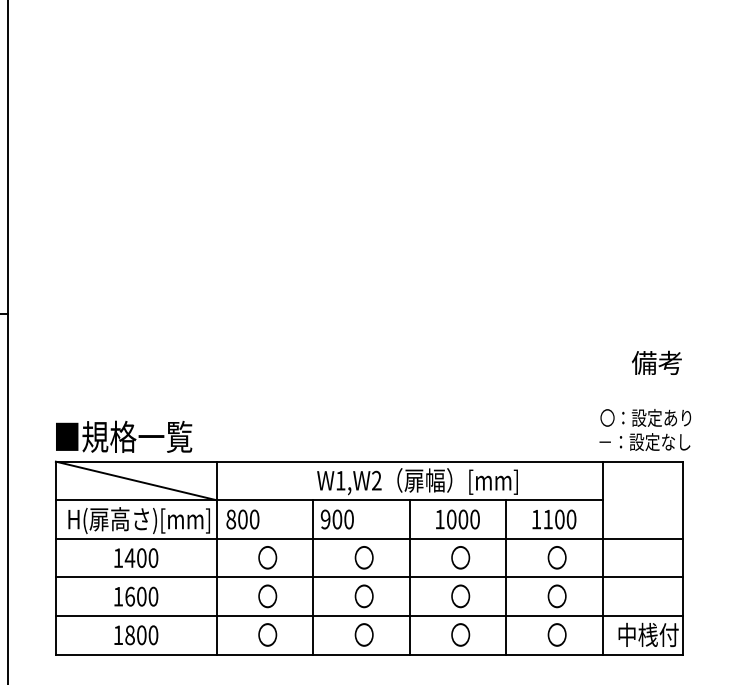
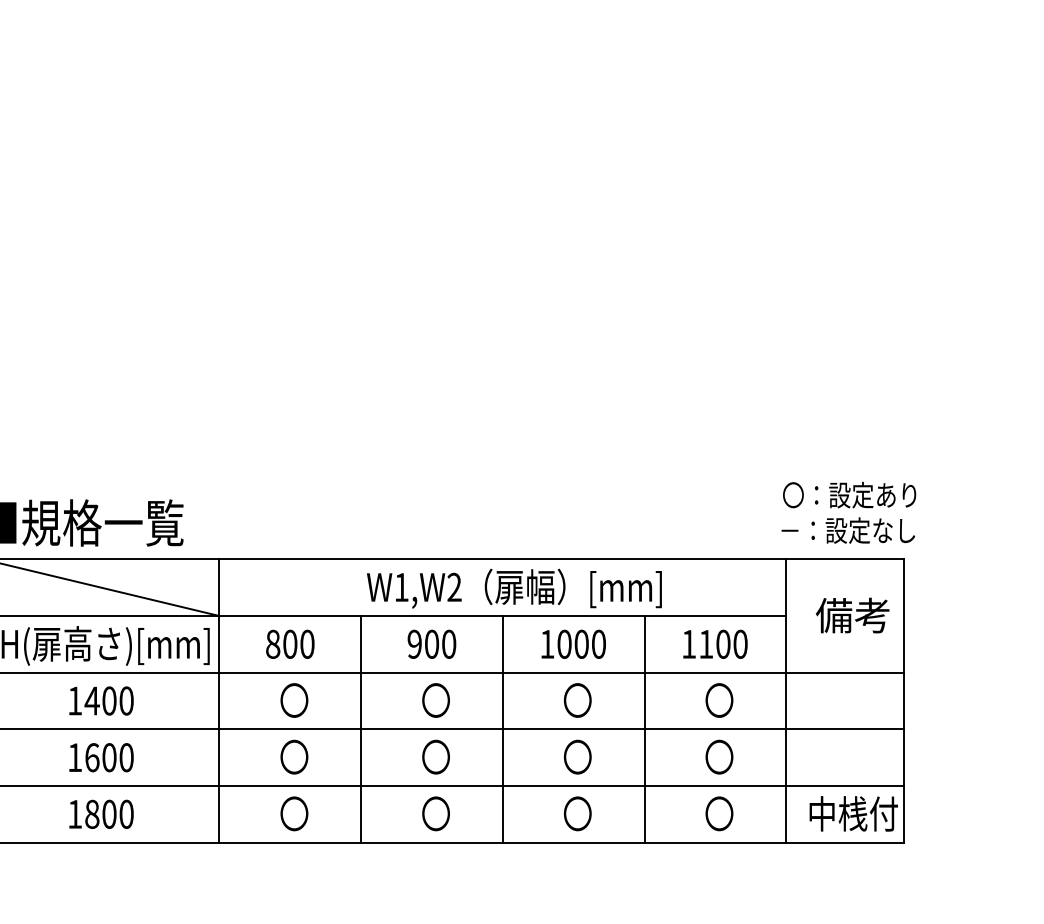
text: (656, 362) -> (852, 614), moved
text: (242, 519) -> (289, 644), moved
text: (336, 519) -> (430, 644), moved

